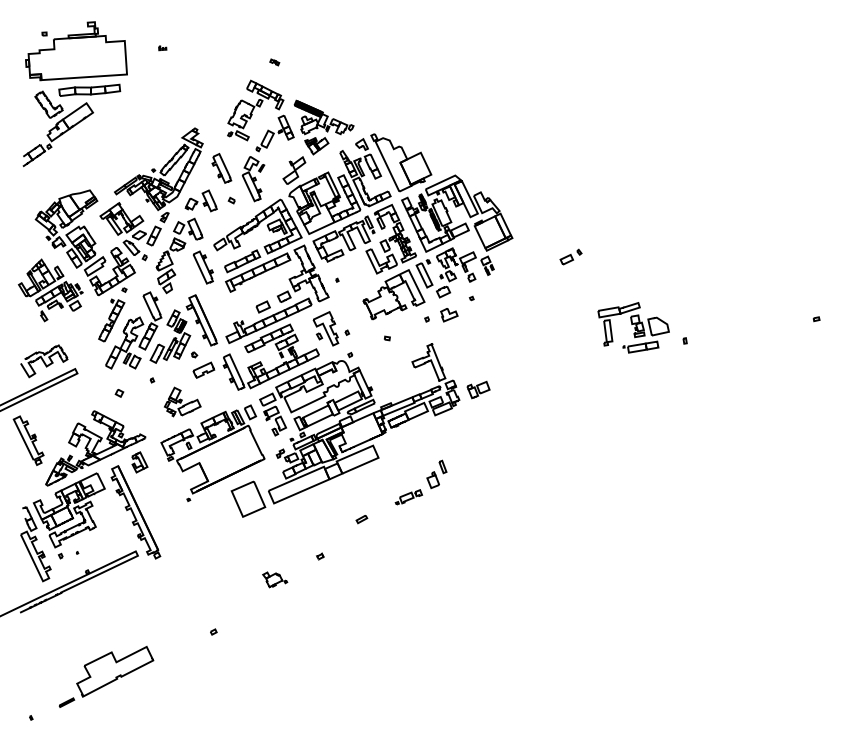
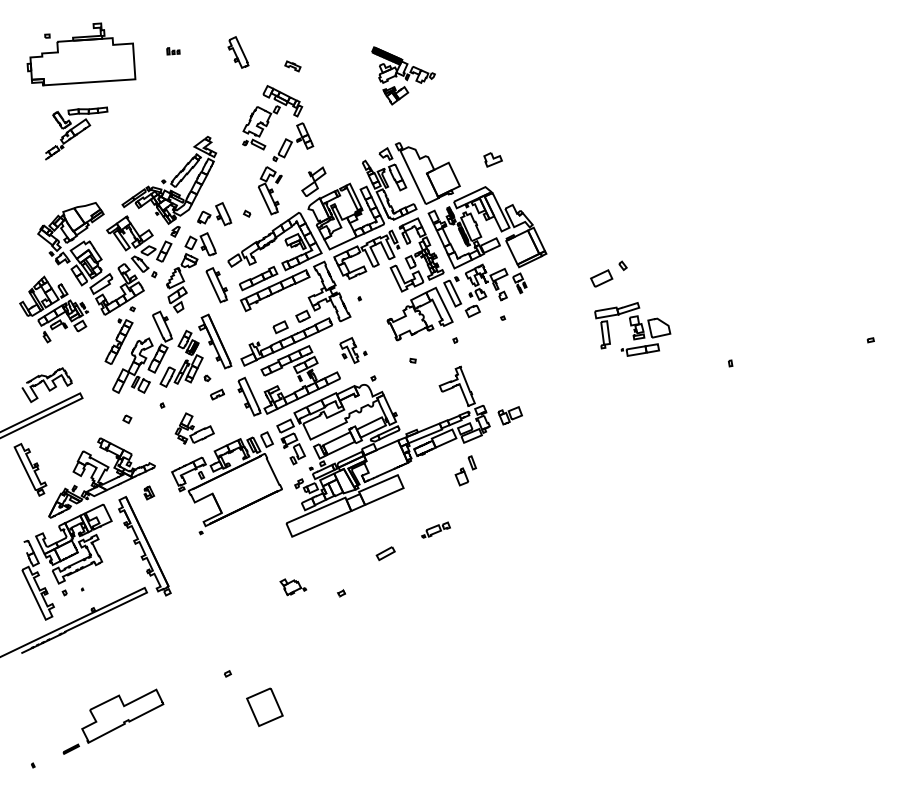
part: (162, 48) -> (173, 51), size x1.6
part: (274, 62) -> (292, 66), size x1.6
part: (71, 125) -> (76, 133), size x0.6
part: (324, 127) -> (403, 75), moved
part: (221, 168) -> (238, 52), moved
part: (570, 256) -> (608, 273), size x1.6
part: (448, 314) -> (492, 159), moved
part: (633, 327) -> (632, 329), moved
part: (331, 328) -> (353, 350), size x0.7
part: (204, 370) -> (217, 394), size x0.6
part: (140, 461) -> (149, 492), size x0.6
part: (436, 474) -> (465, 470), moved
part: (248, 498) -> (264, 706), moved
part: (361, 519) -> (385, 553), size x1.6
part: (275, 580) -> (293, 587), moved

